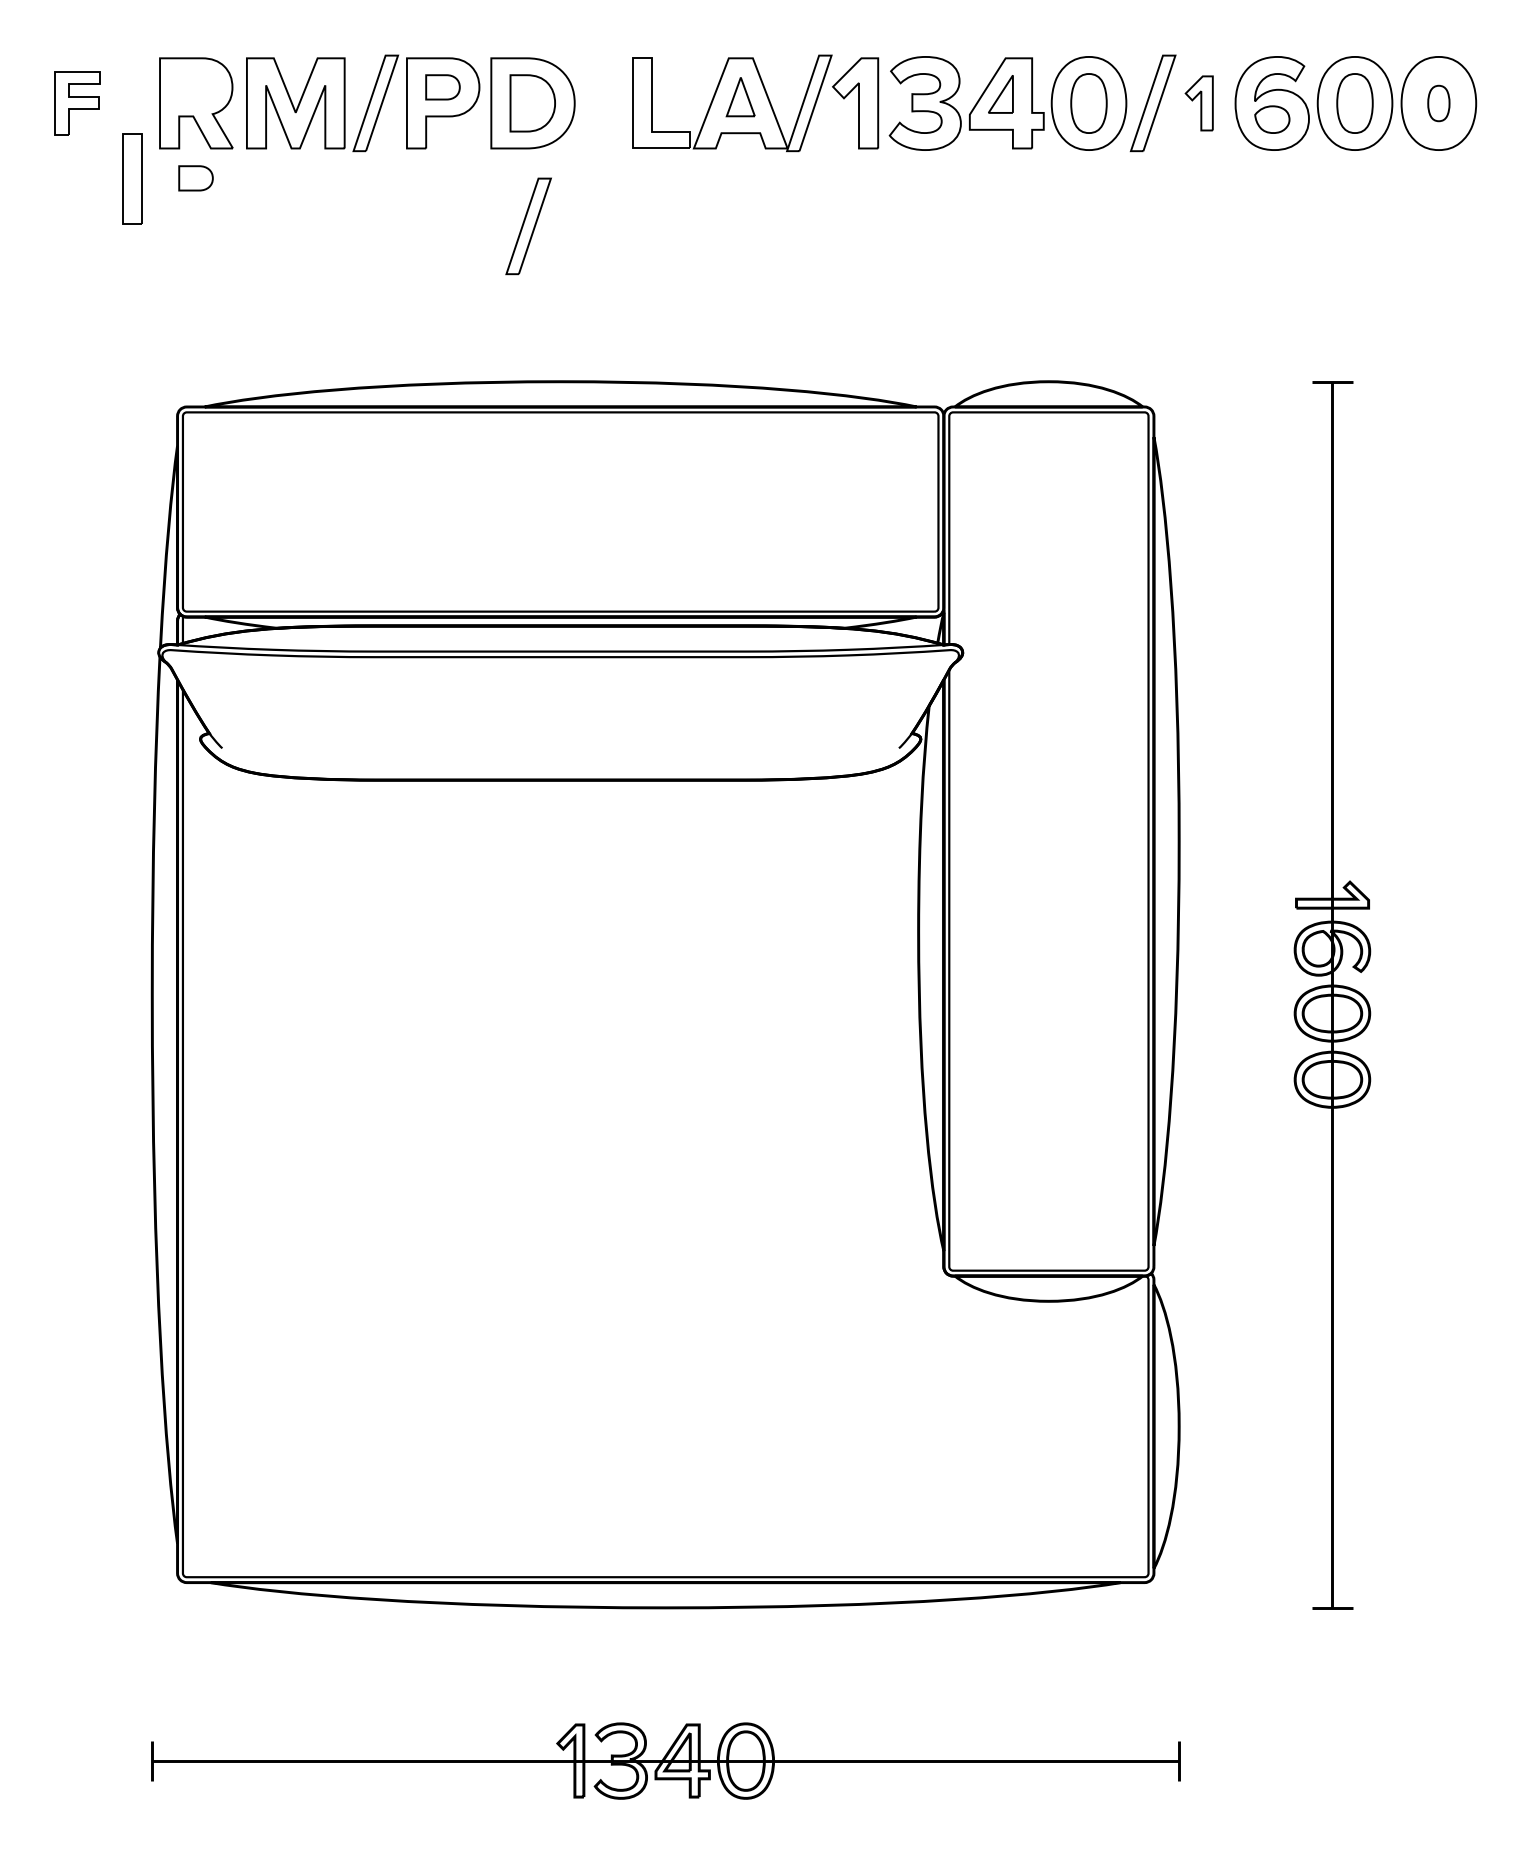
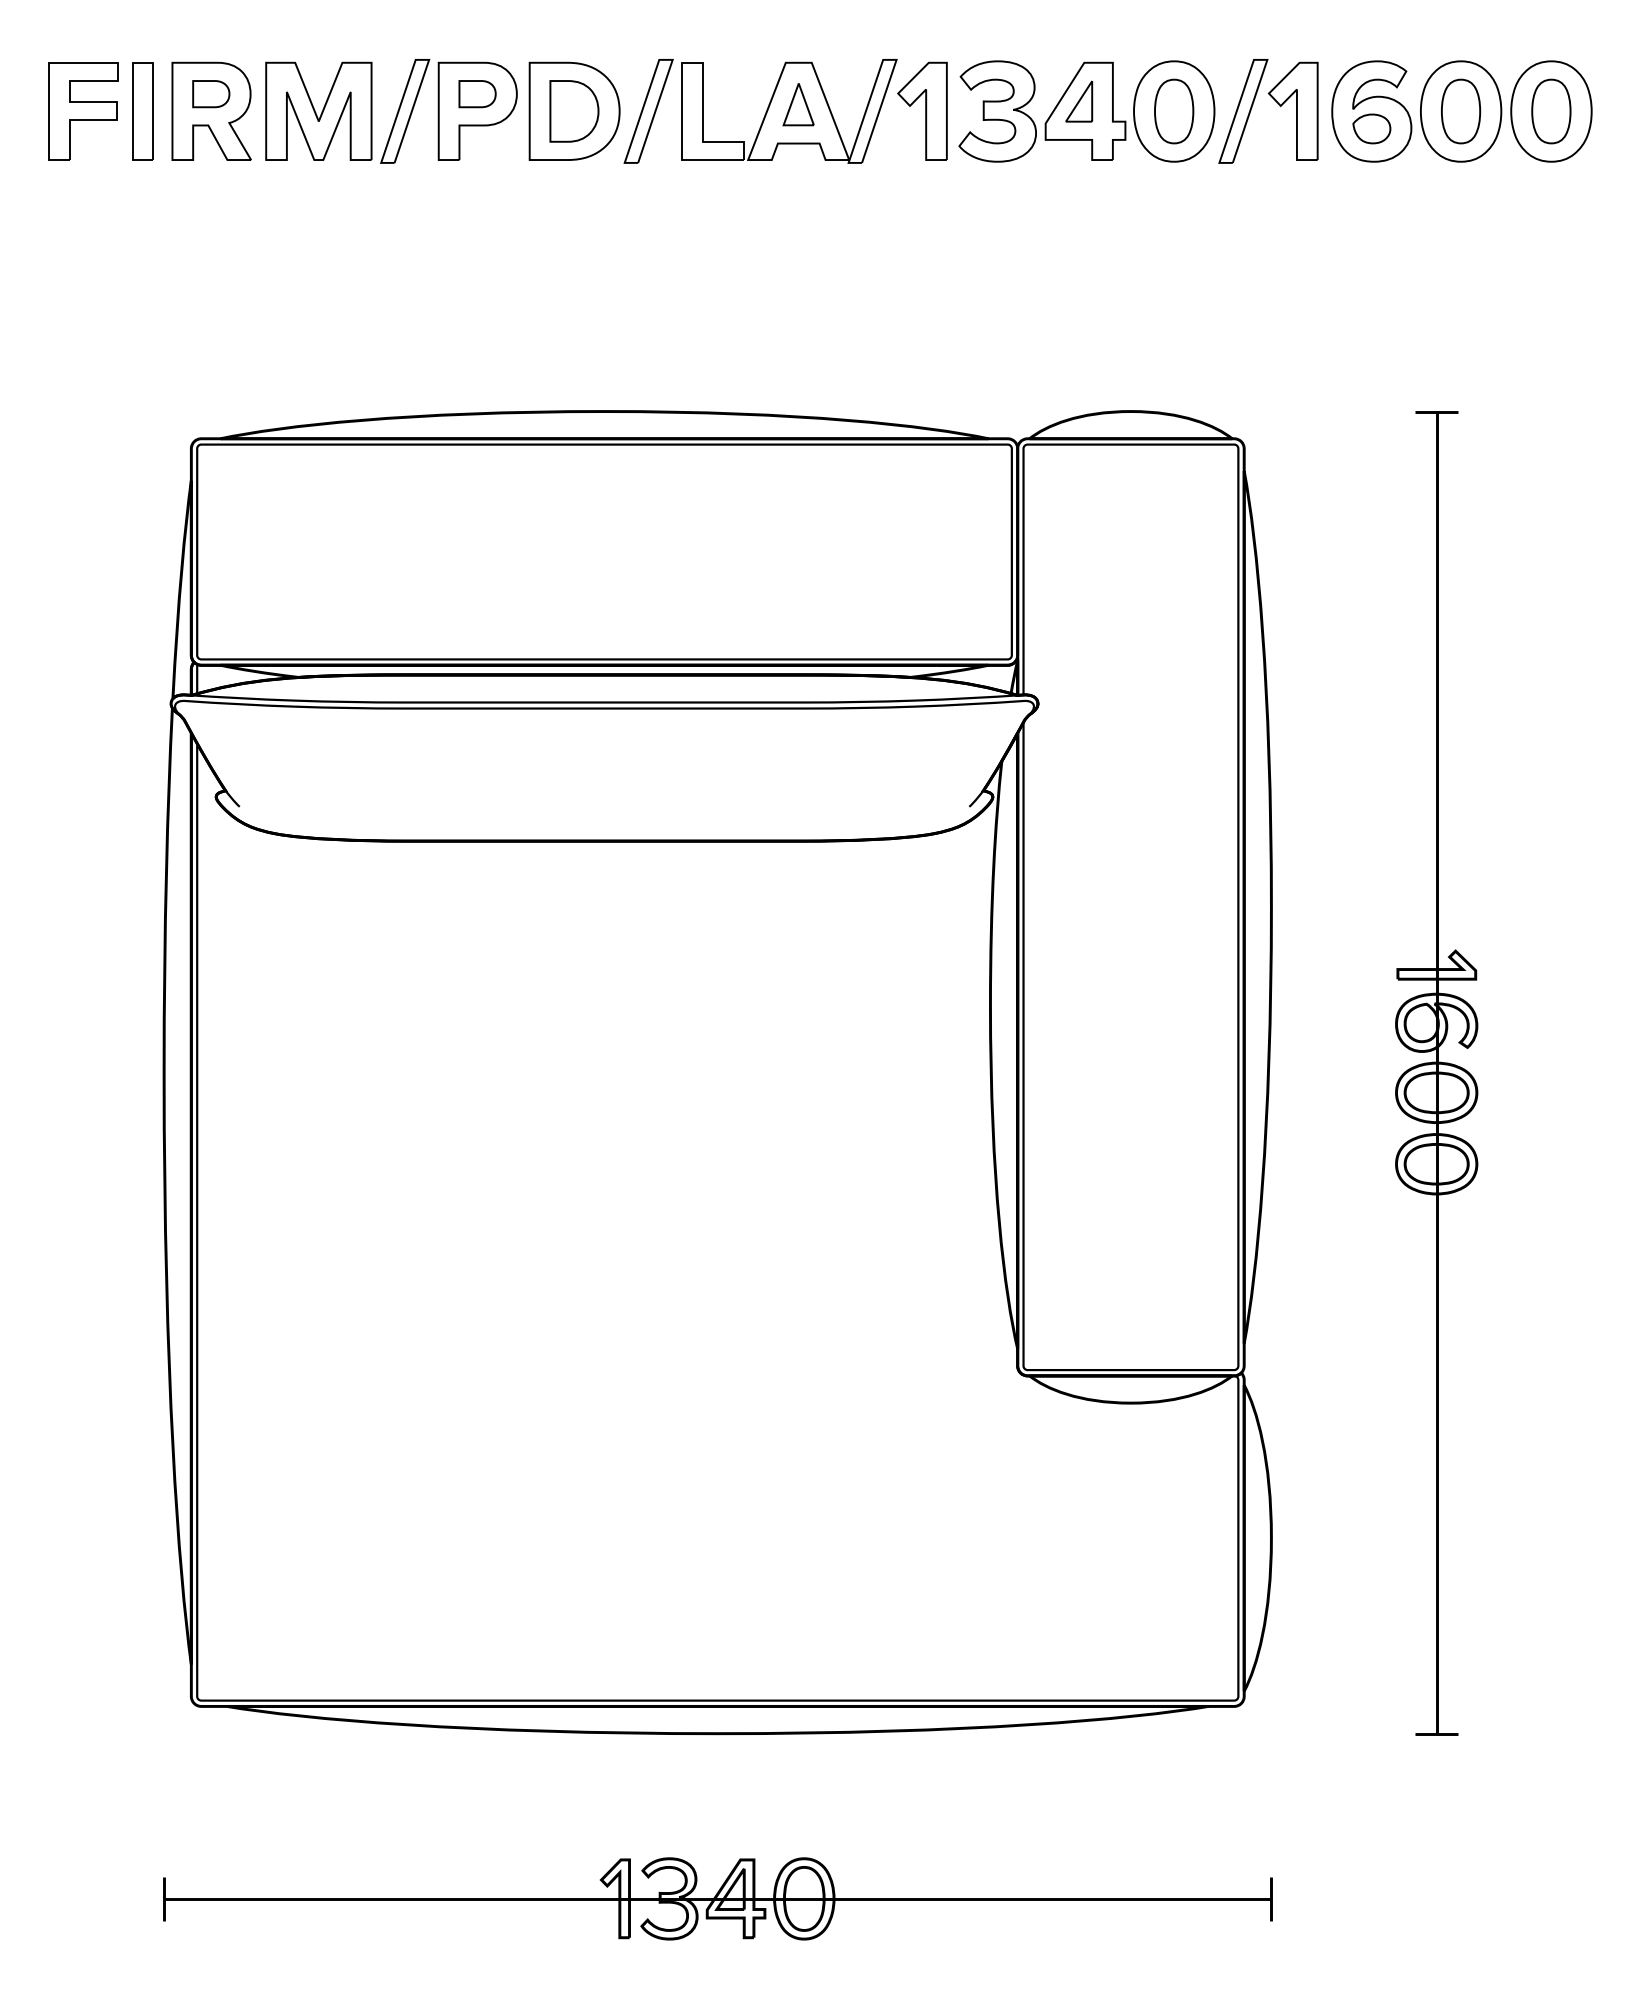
part: (77, 102) -> (83, 110), size x1.43
part: (1198, 103) -> (1292, 111), size x1.67
part: (1438, 103) -> (1551, 111), size x1.67
part: (132, 178) -> (142, 110), moved
part: (195, 178) -> (210, 94), moved
part: (528, 226) -> (648, 111), moved

